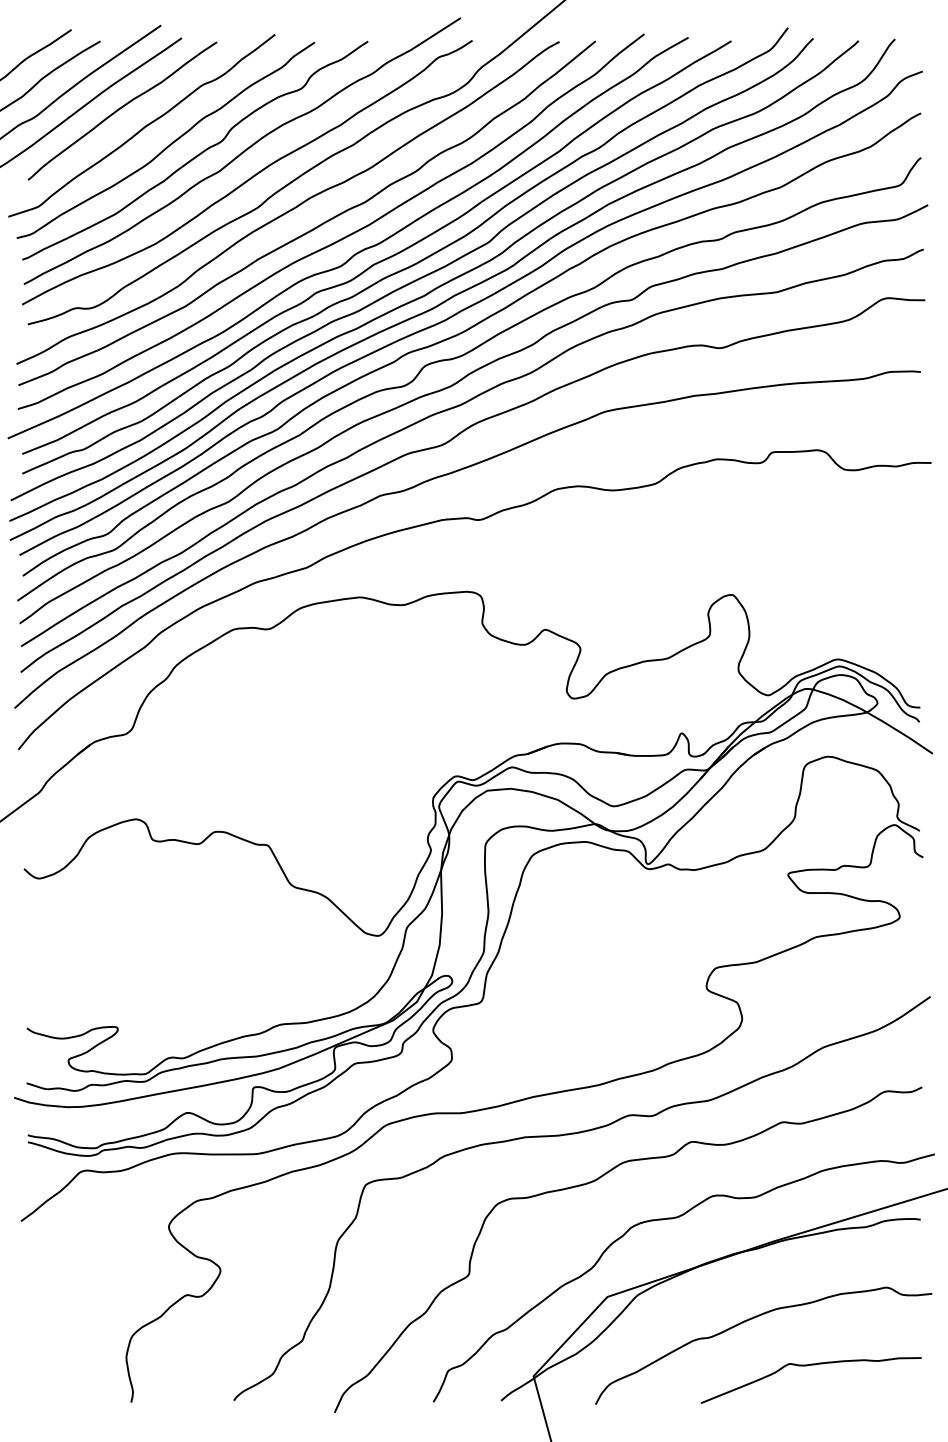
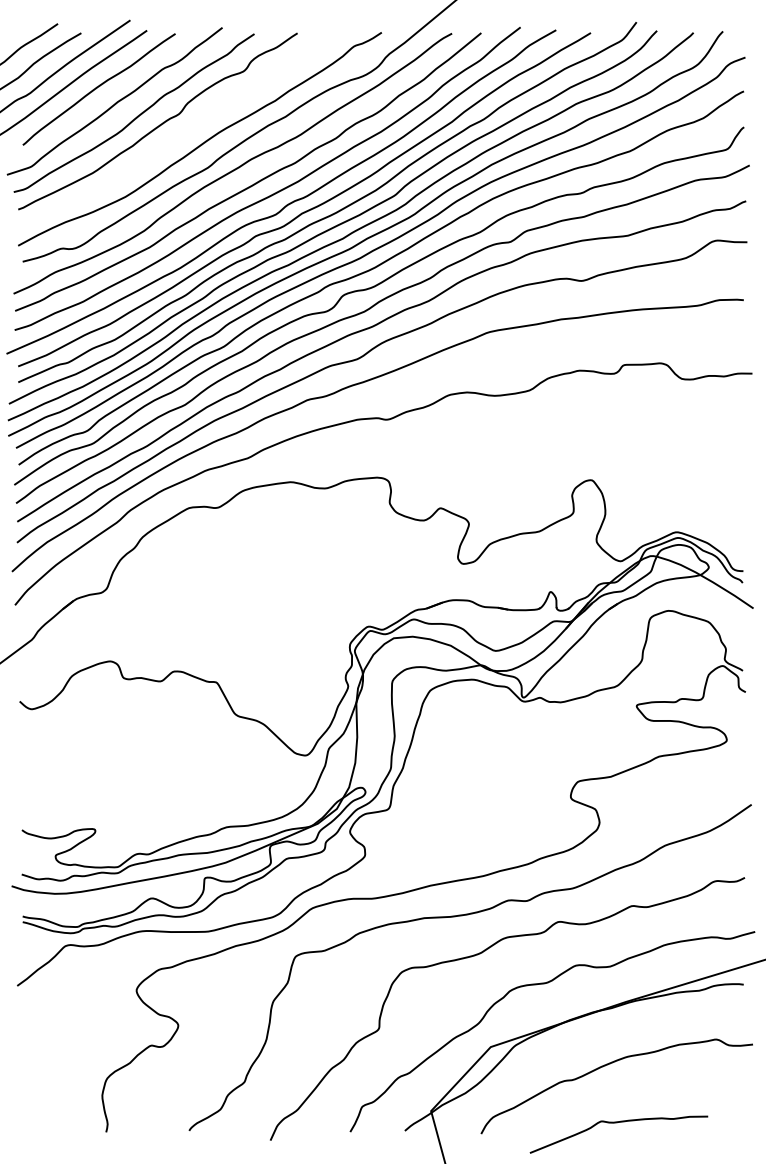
curve: (243, 150) -> (196, 121), removed
curve: (807, 1366) -> (615, 1123), moved

